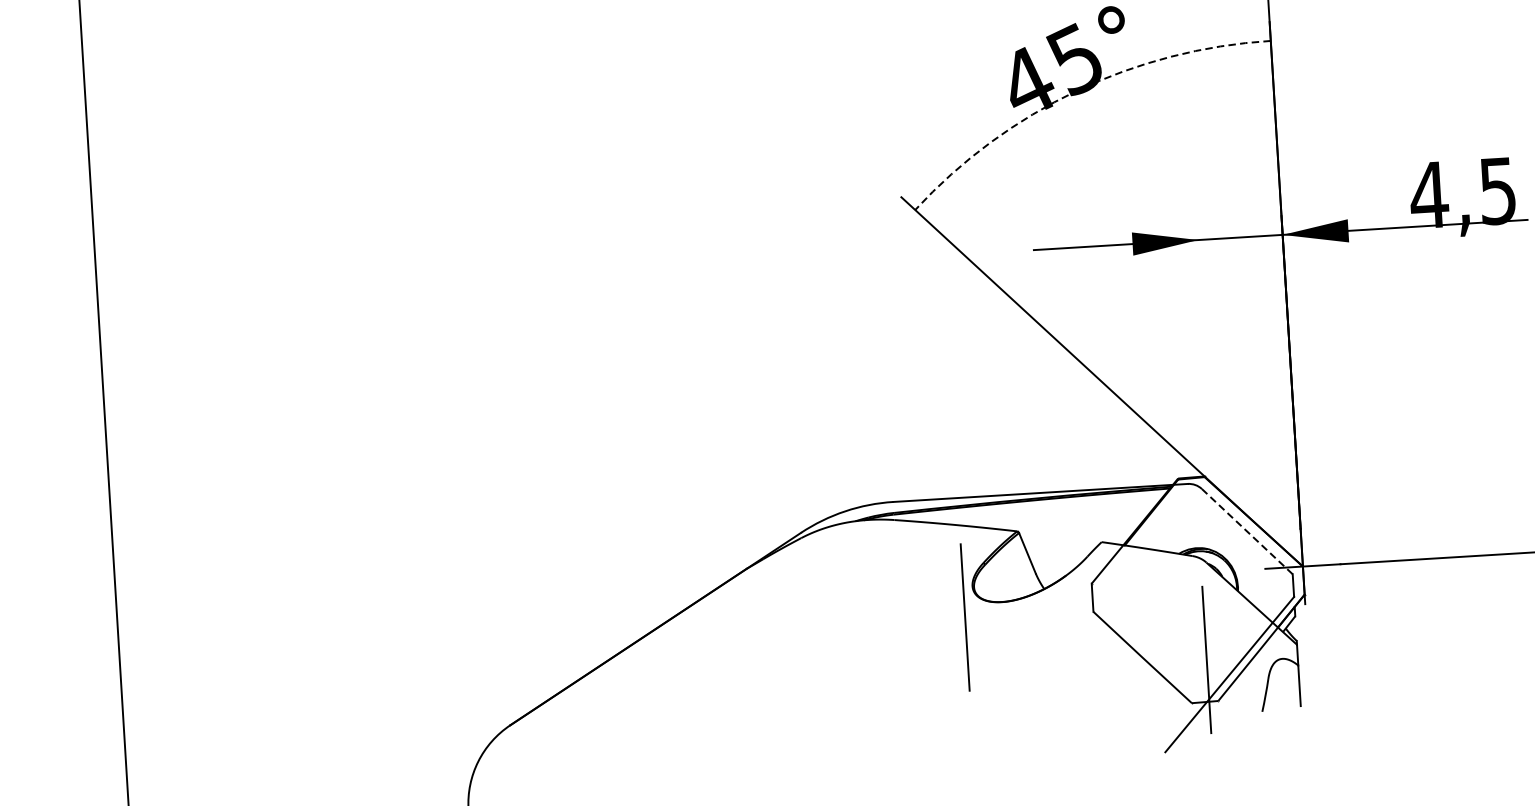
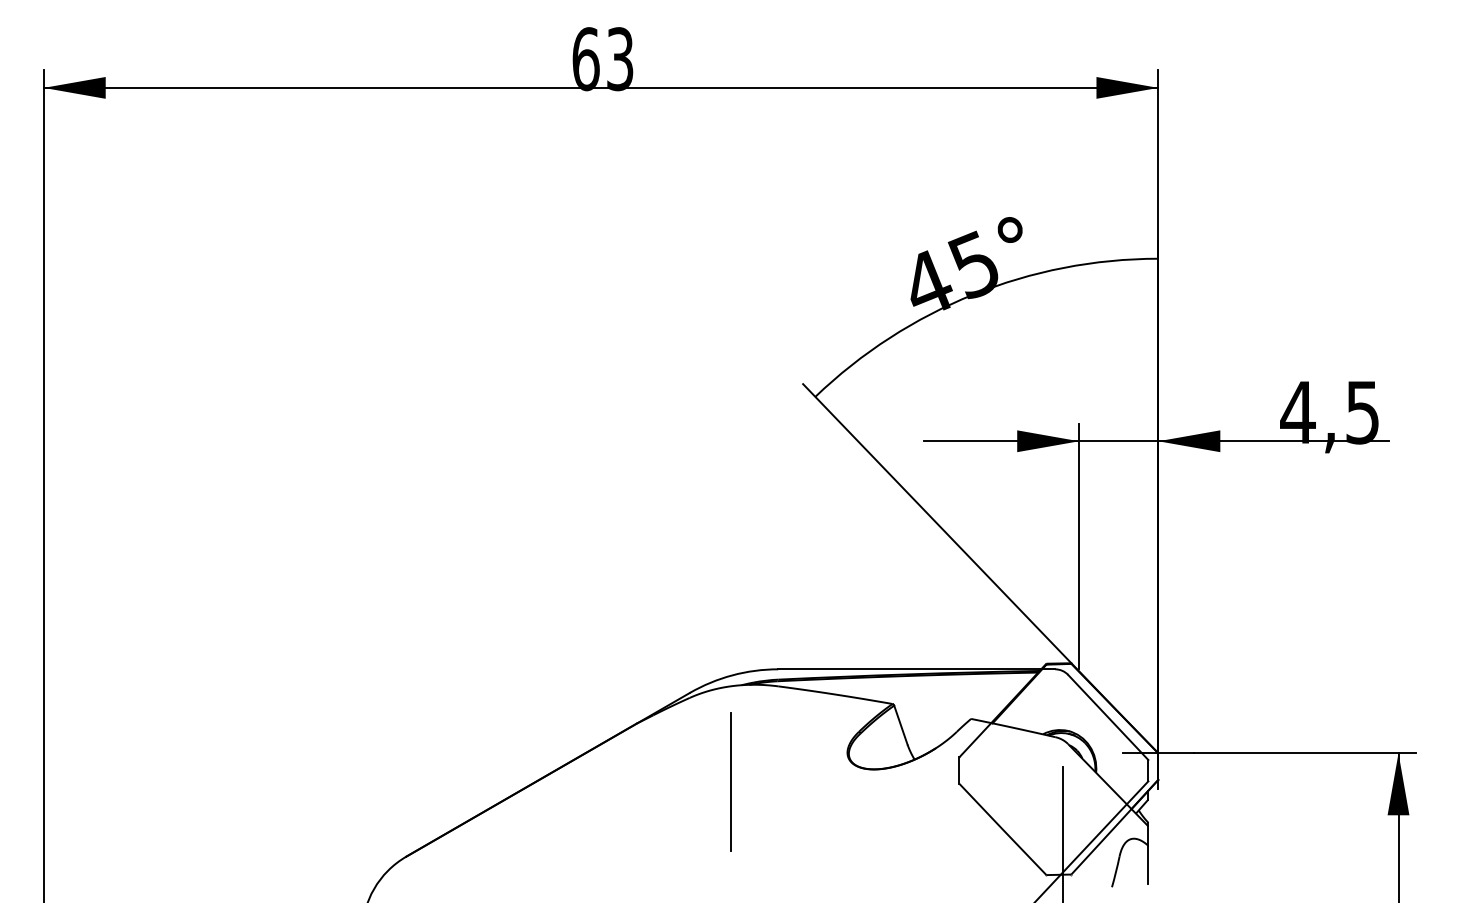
arc: (1076, 90) -> (973, 294), dashed -> solid
line: (1205, 351) -> (1079, 546), added
line: (1247, 531) -> (1108, 717), dashed -> solid
line: (964, 617) -> (730, 781), moved

